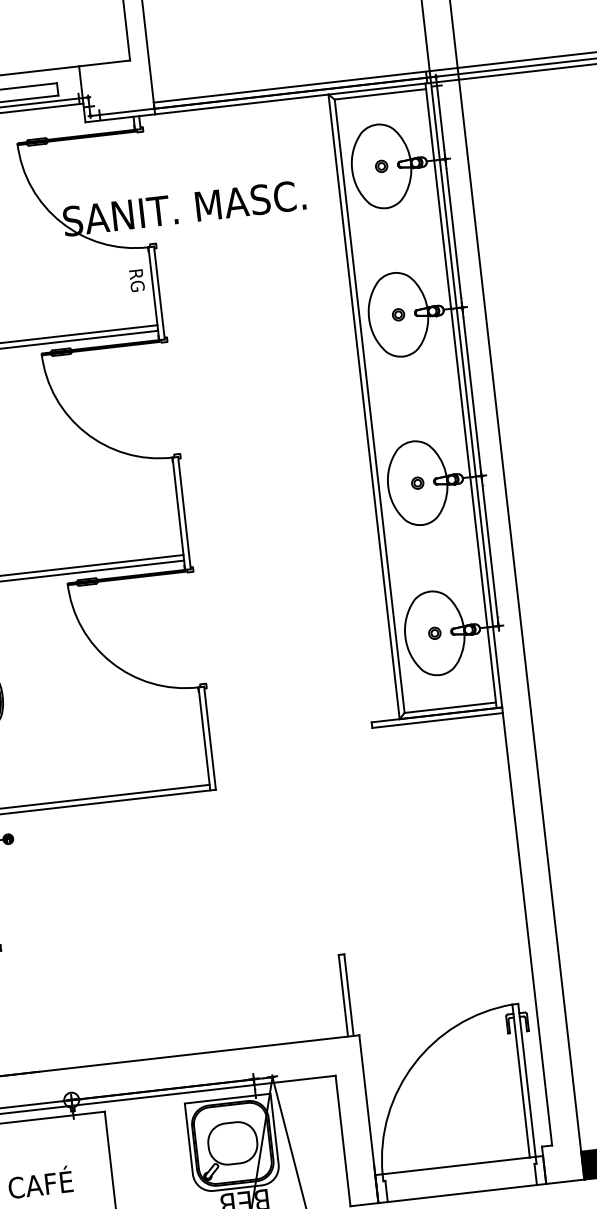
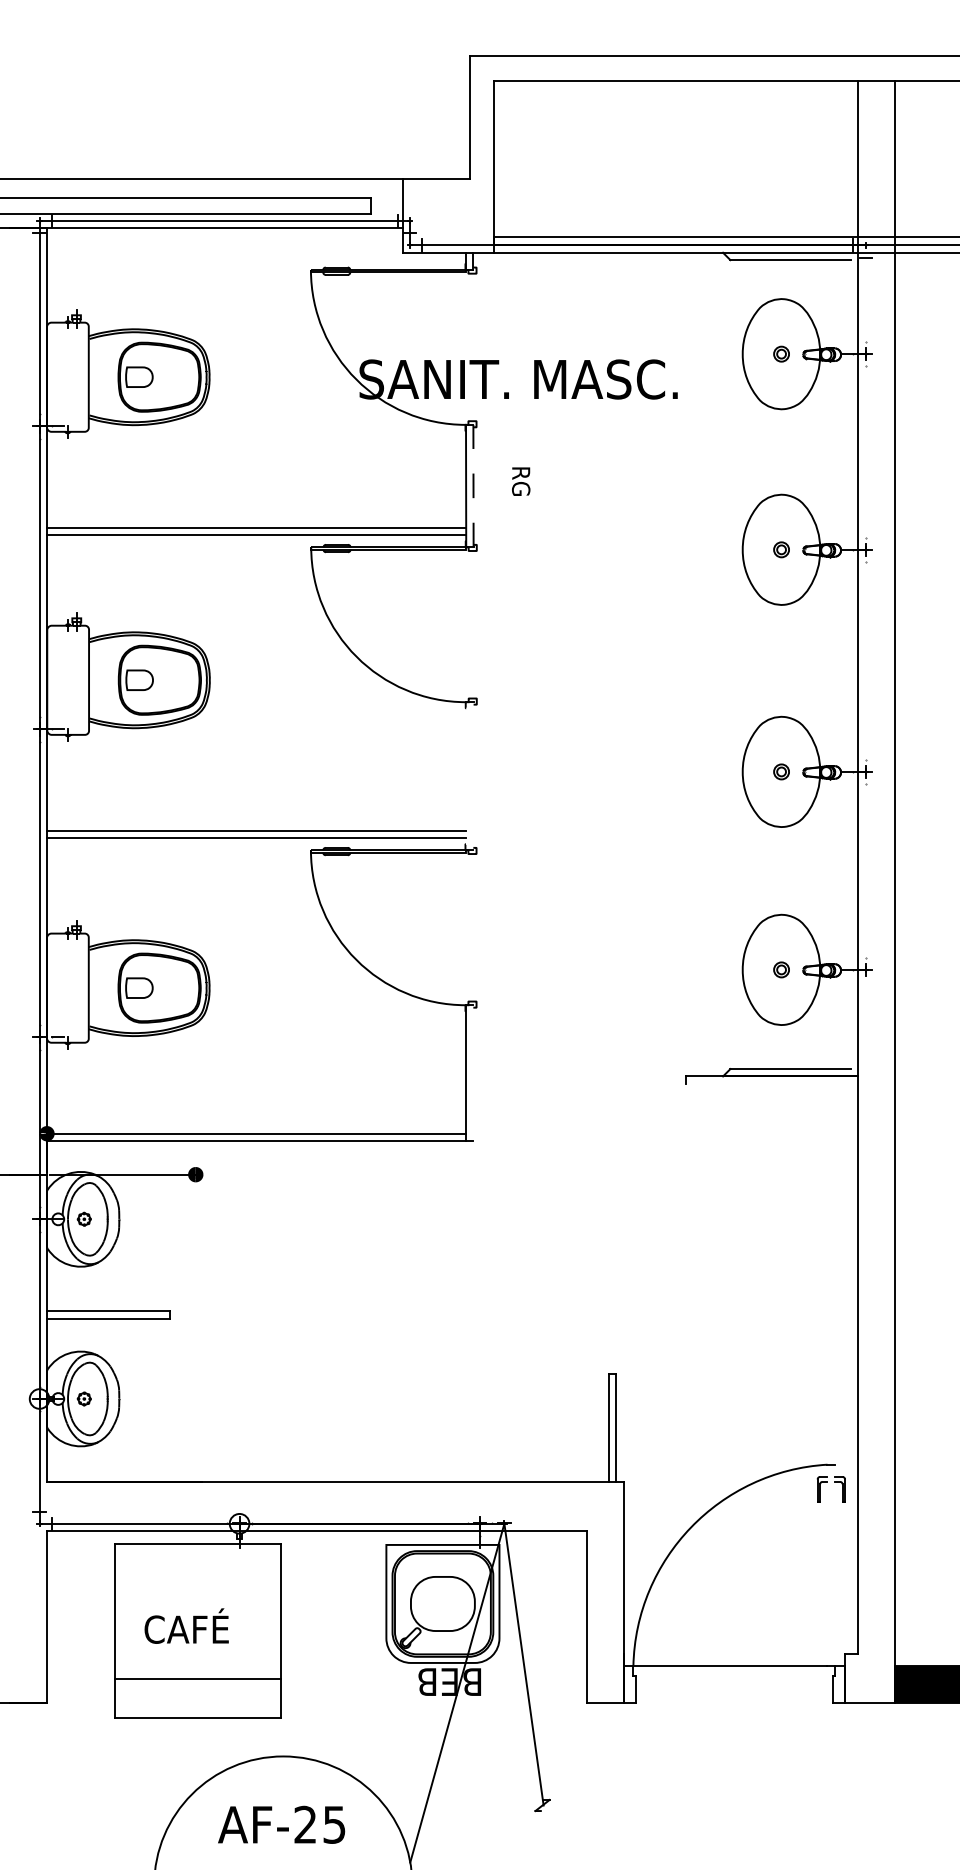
text: (137, 280) -> (521, 481), moved
line: (159, 292) -> (473, 485), solid -> dashed
line: (467, 351) -> (865, 607), removed
line: (460, 395) -> (850, 664), removed
line: (364, 406) -> (723, 664), removed
line: (369, 406) -> (730, 664), removed
line: (178, 513) -> (465, 776), removed
line: (184, 513) -> (473, 776), removed
line: (437, 720) -> (772, 1083), removed
line: (210, 738) -> (473, 1073), removed
line: (527, 1080) -> (835, 1565), removed
line: (521, 1081) -> (827, 1565), removed
line: (461, 1193) -> (733, 1703), removed

